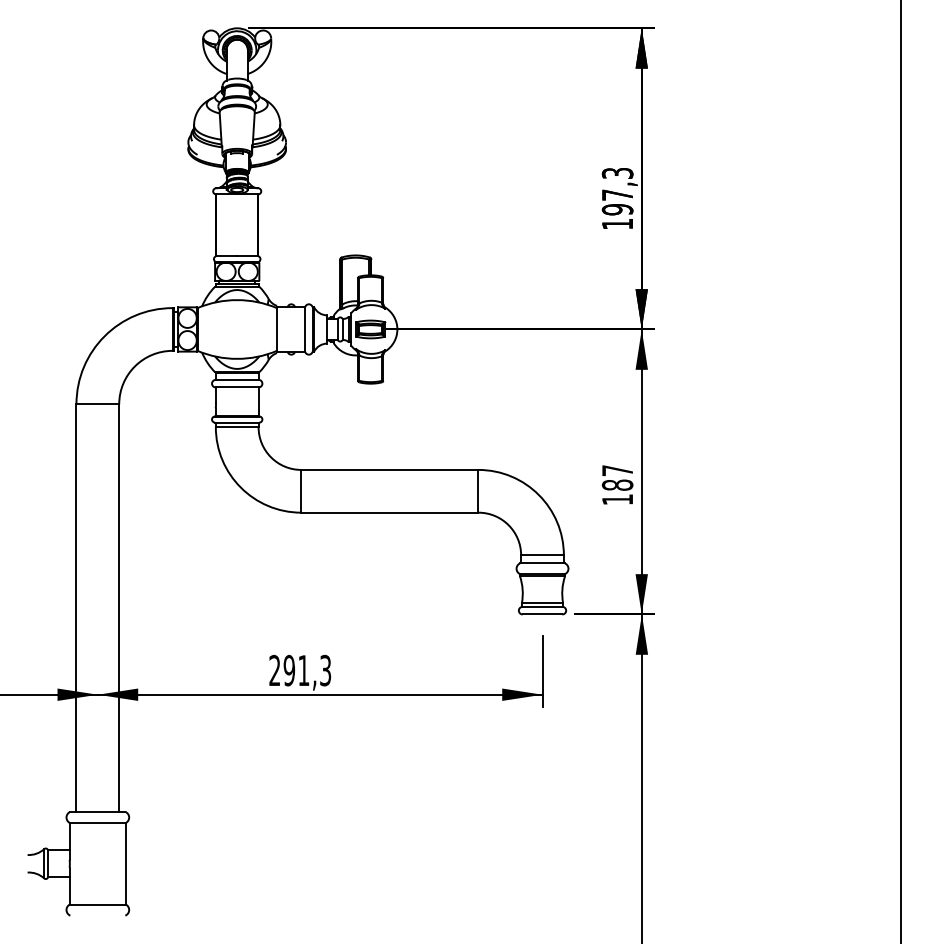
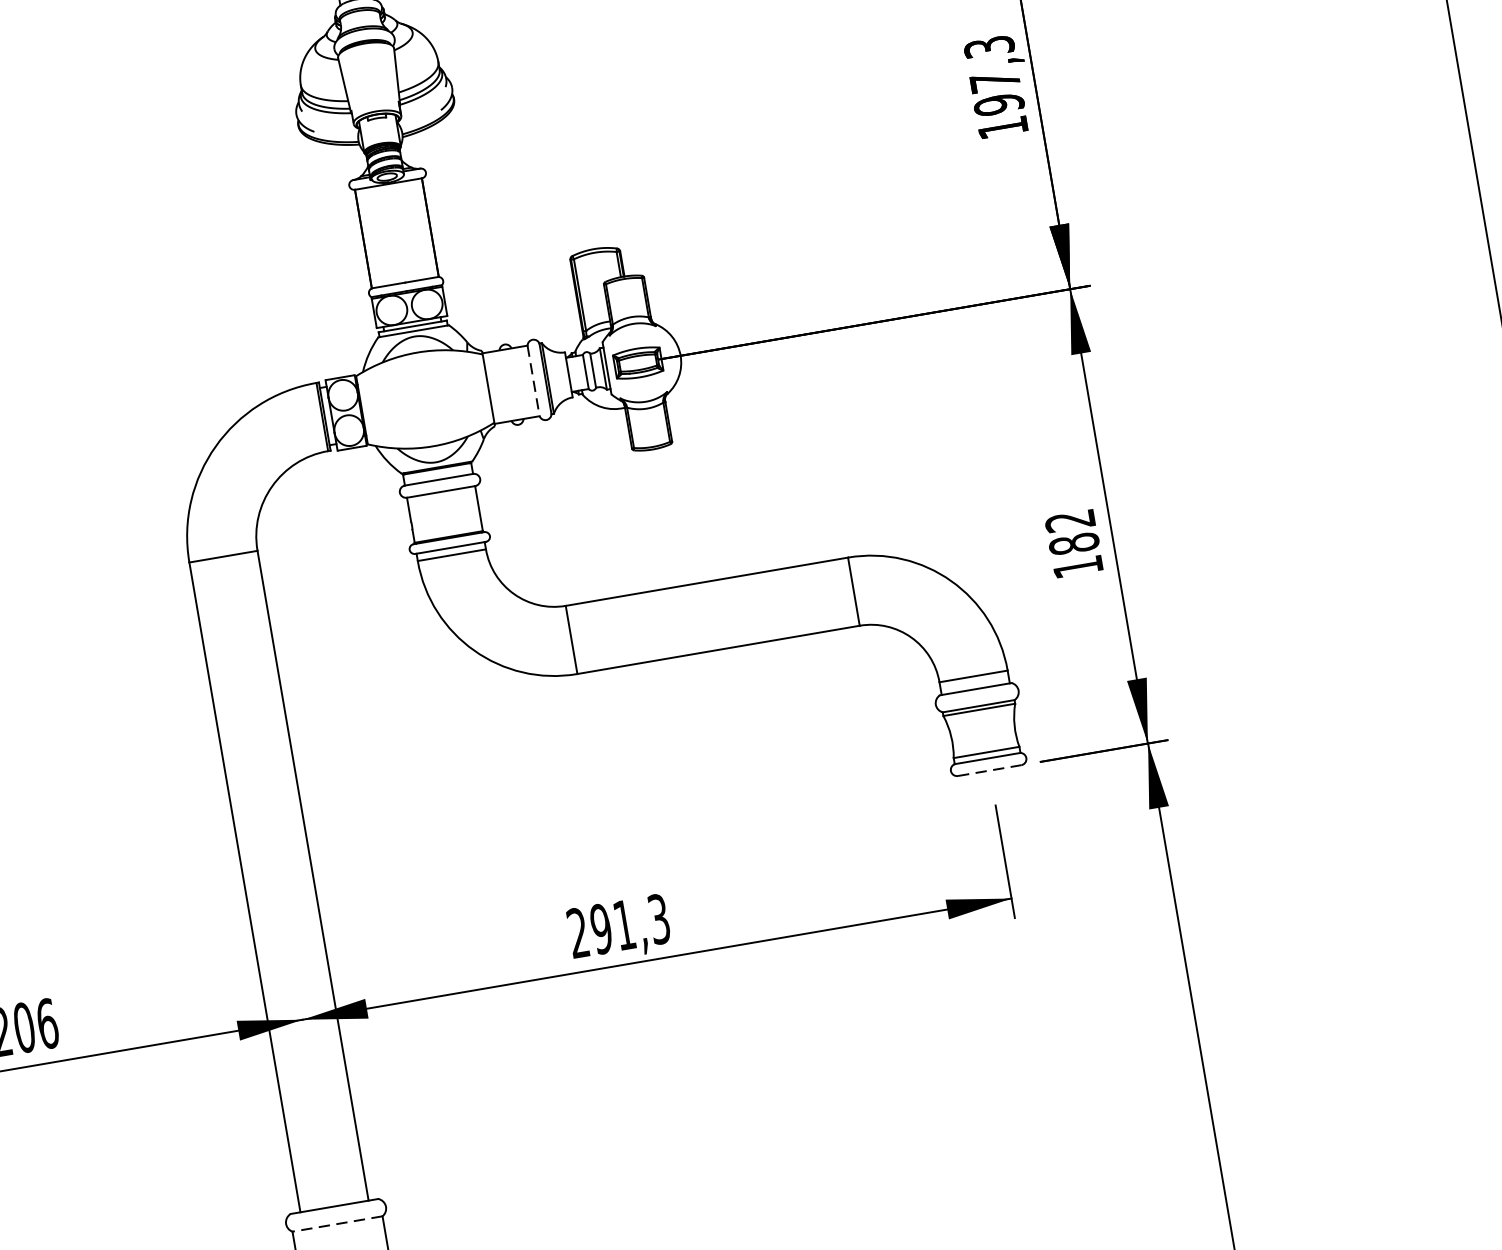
line: (305, 329) -> (534, 380), solid -> dashed
text: (616, 470) -> (1068, 520), 187 -> 182
line: (542, 614) -> (989, 770), solid -> dashed
line: (97, 822) -> (336, 1223), solid -> dashed

